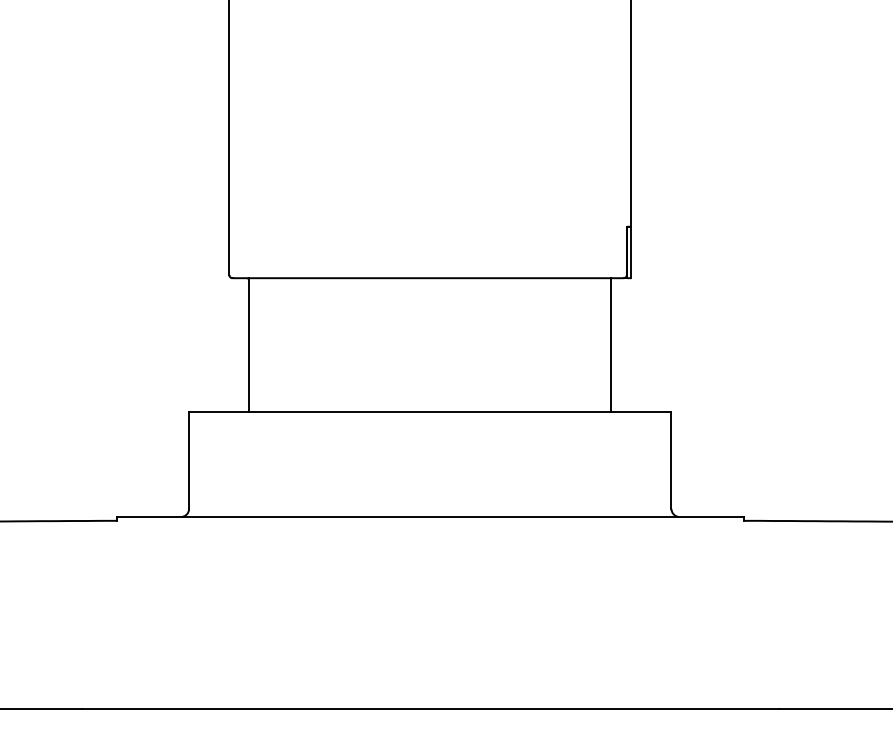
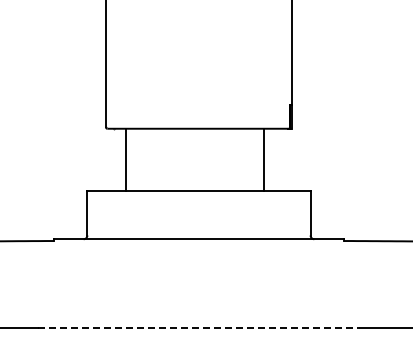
line: (249, 344) -> (126, 159), moved
line: (610, 344) -> (263, 159), moved
line: (431, 709) -> (199, 328), solid -> dashed

